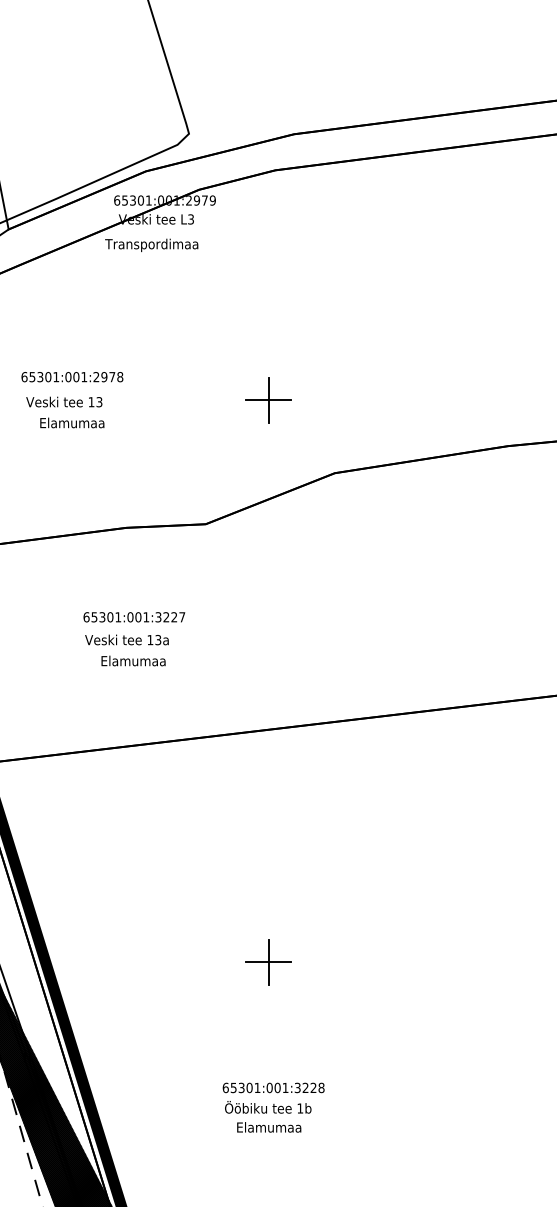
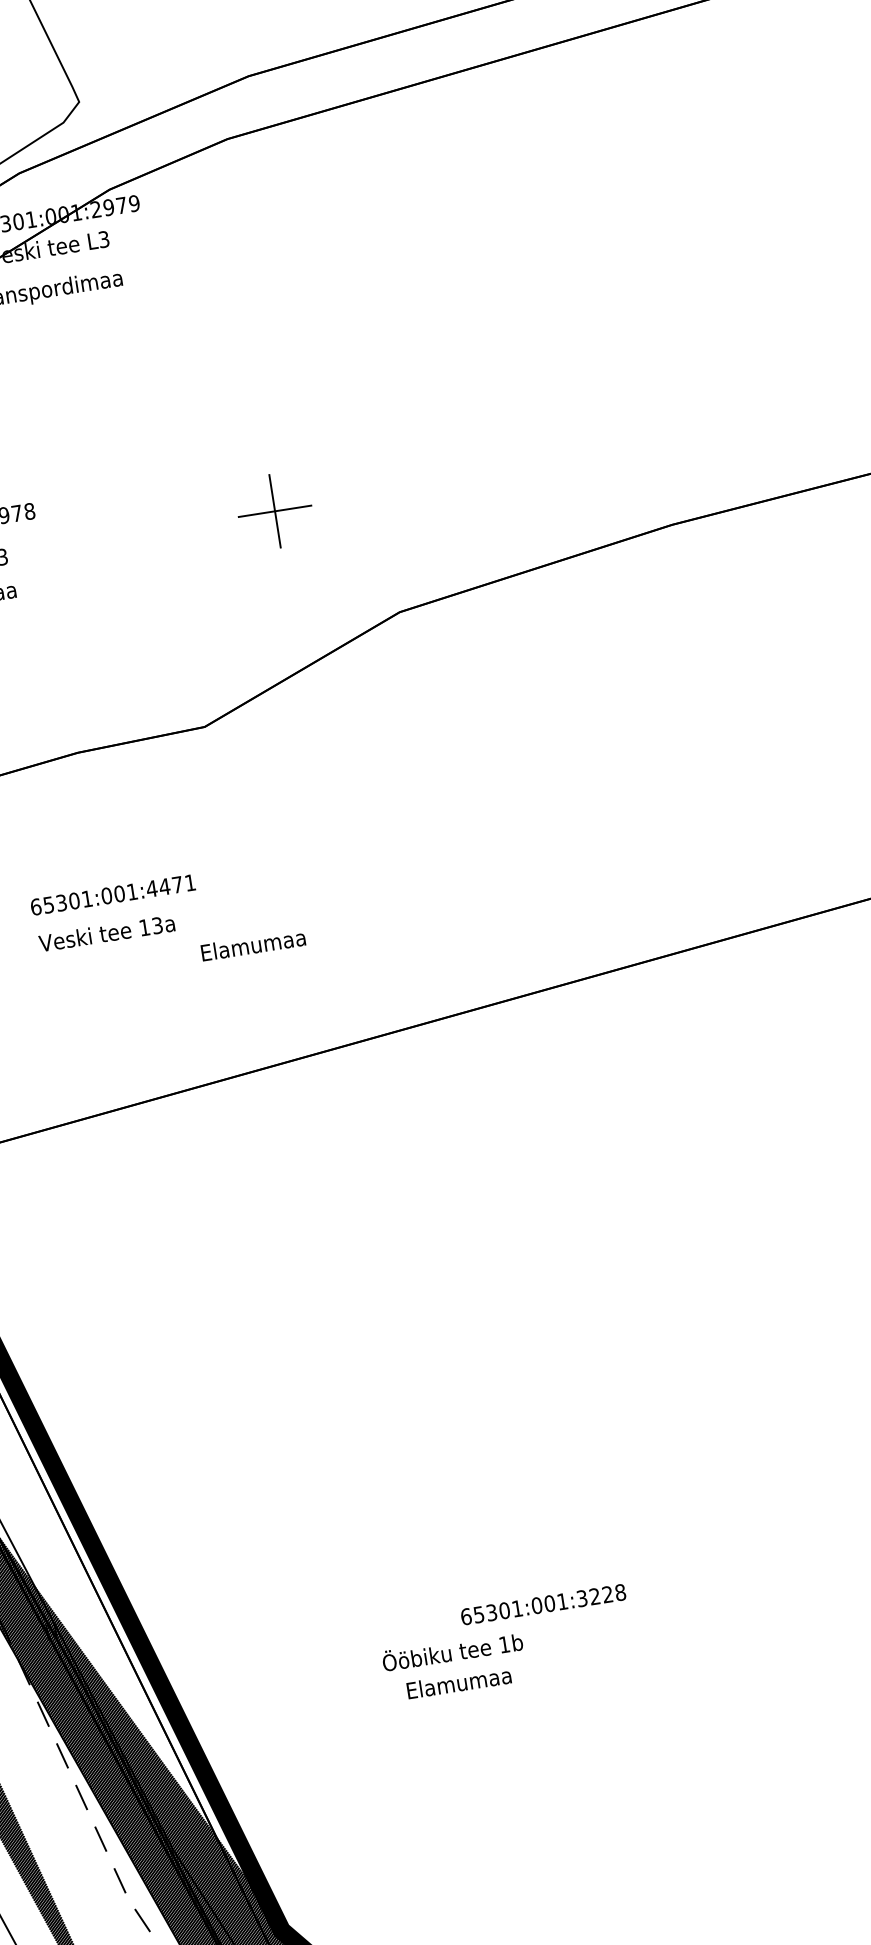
text: (170, 617) -> (171, 886), 65301:001:3227 -> 65301:001:4471
text: (133, 660) -> (253, 944), moved
part: (268, 962) -> (416, 1417), removed
text: (273, 1087) -> (543, 1603), moved

